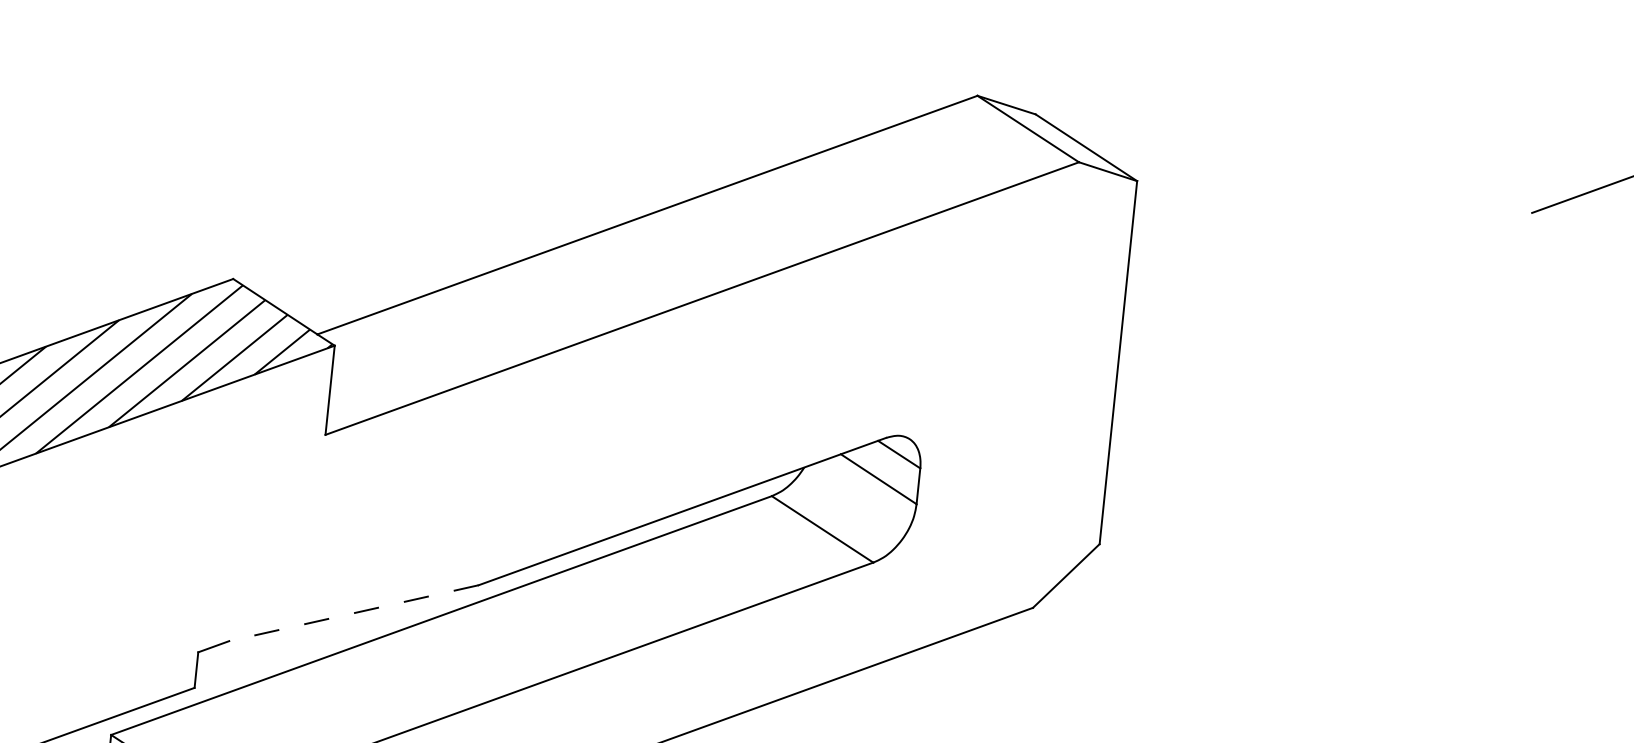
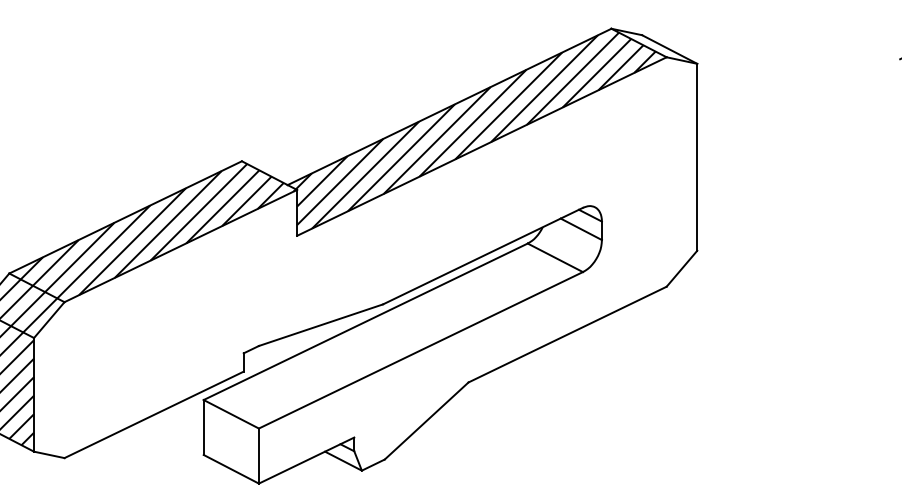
hatch: (693, 266) -> (475, 130), added
line: (352, 613) -> (320, 325), dashed -> solid

